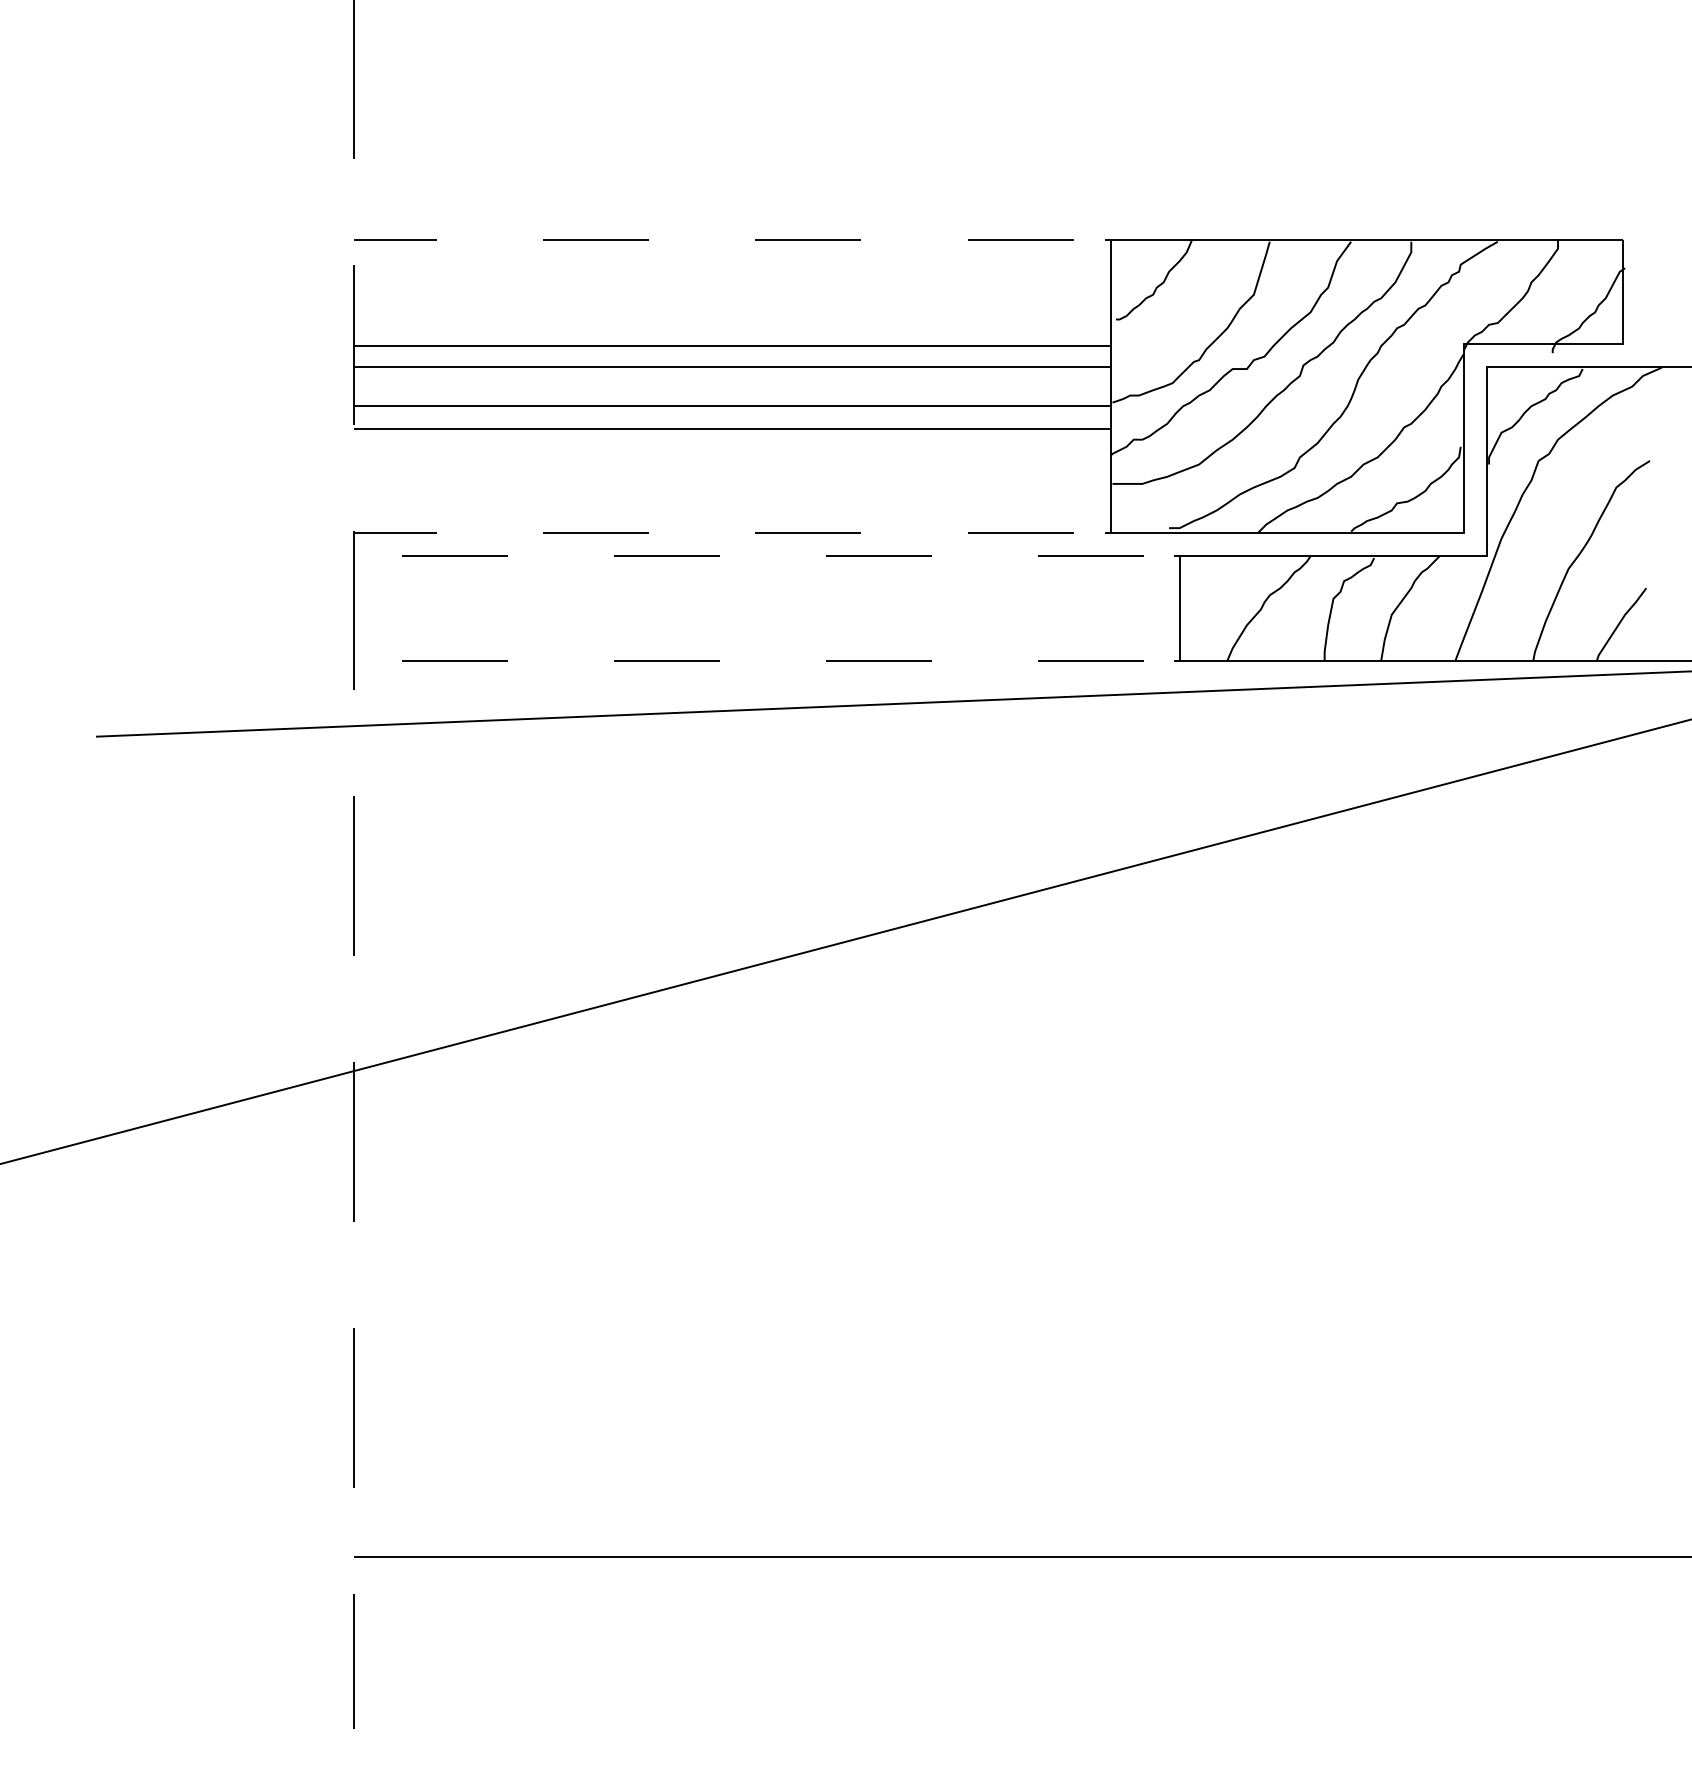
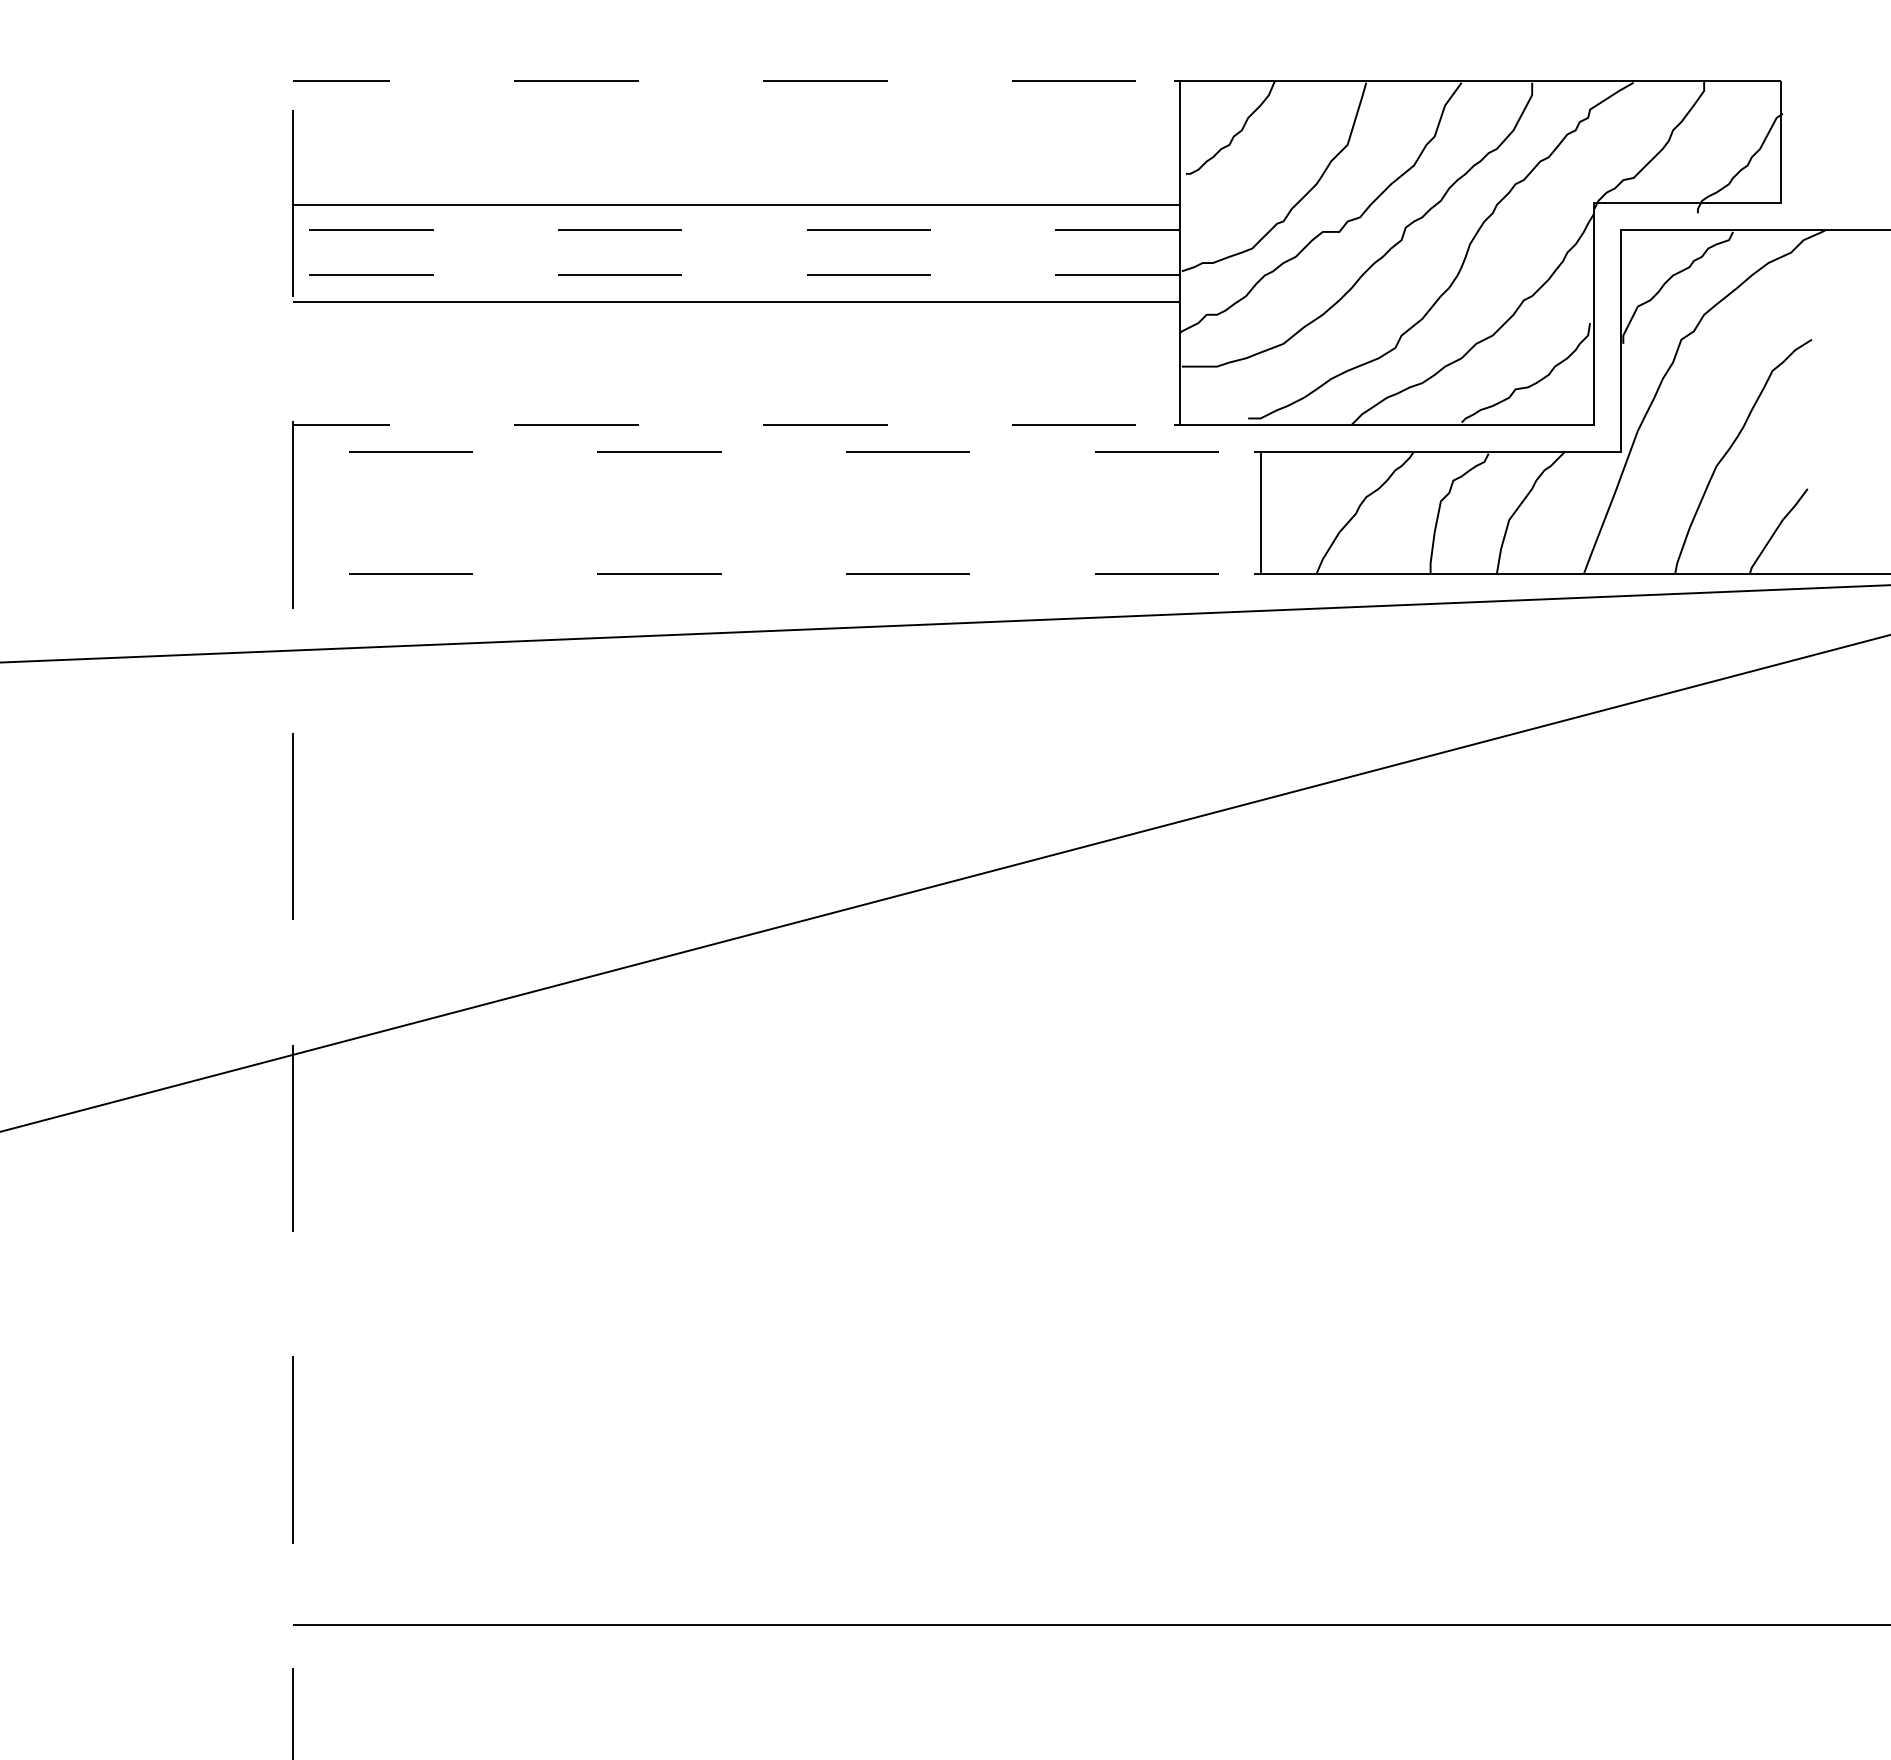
line: (731, 367) -> (735, 230), solid -> dashed
line: (731, 406) -> (735, 275), solid -> dashed

